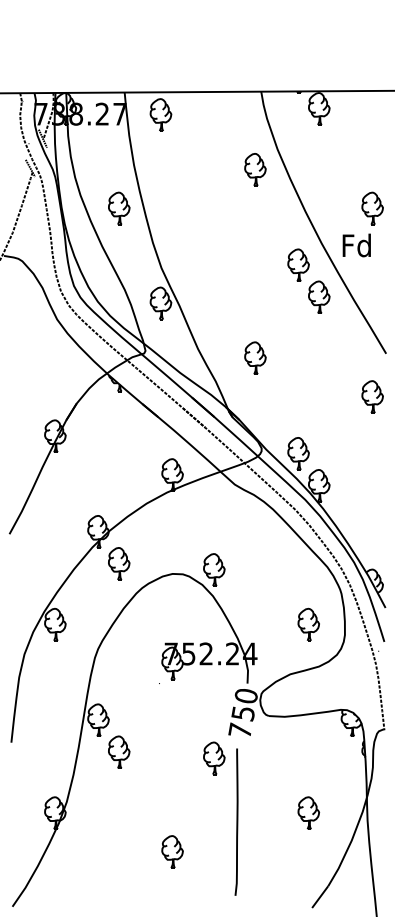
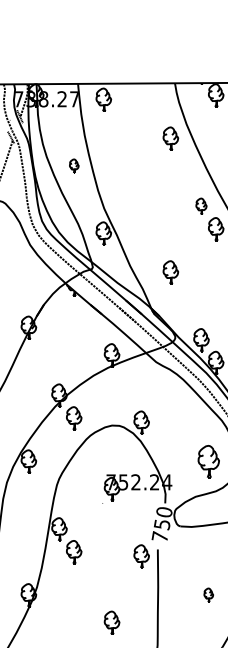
part: (119, 208) -> (74, 166), size x0.6
part: (298, 264) -> (201, 205), size x0.7
part: (308, 624) -> (208, 461), size x1.4
part: (308, 812) -> (208, 594), size x0.6

